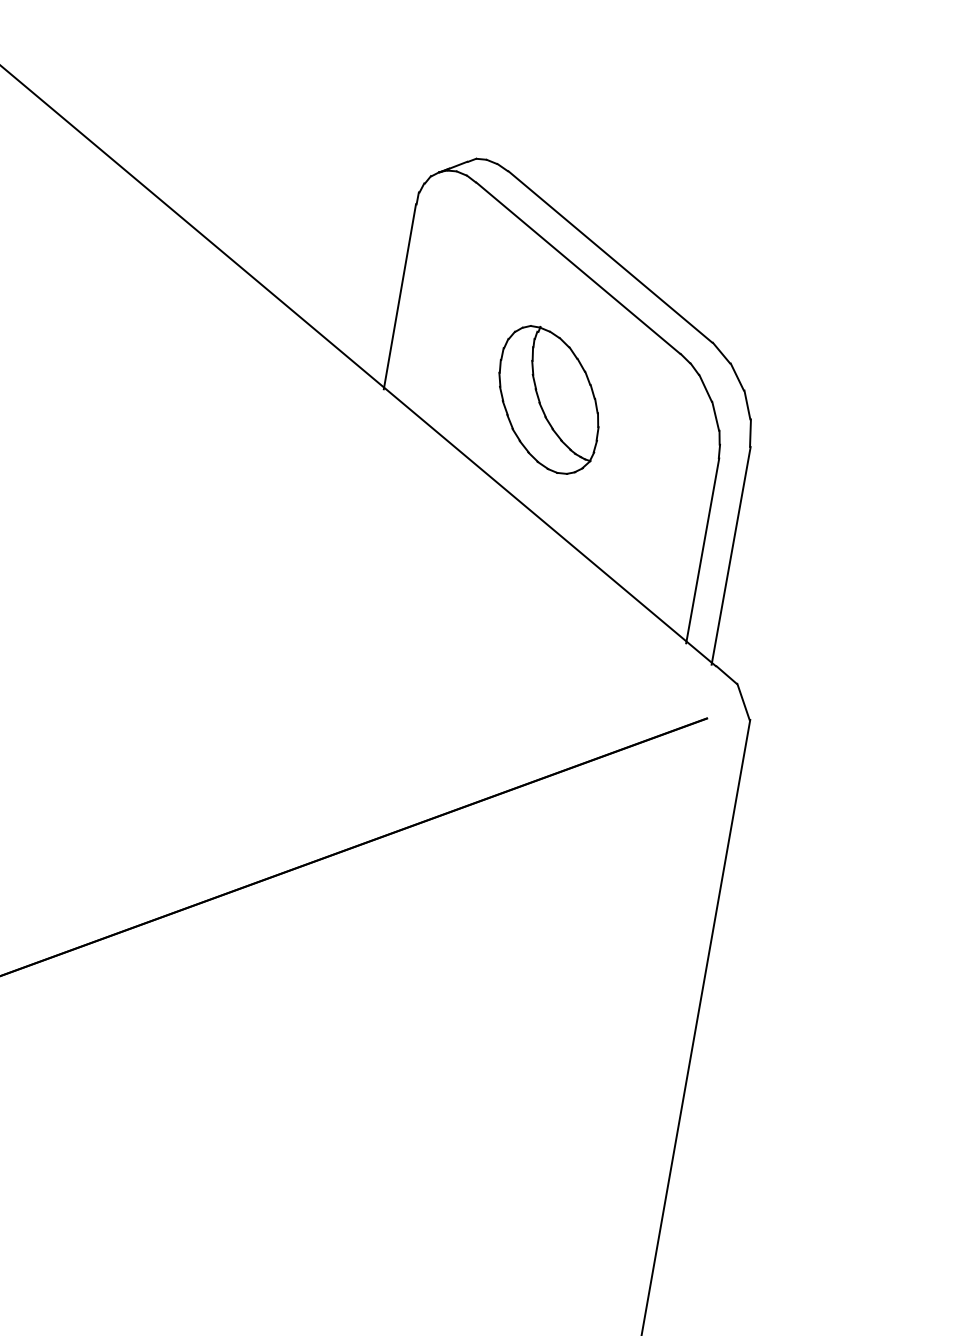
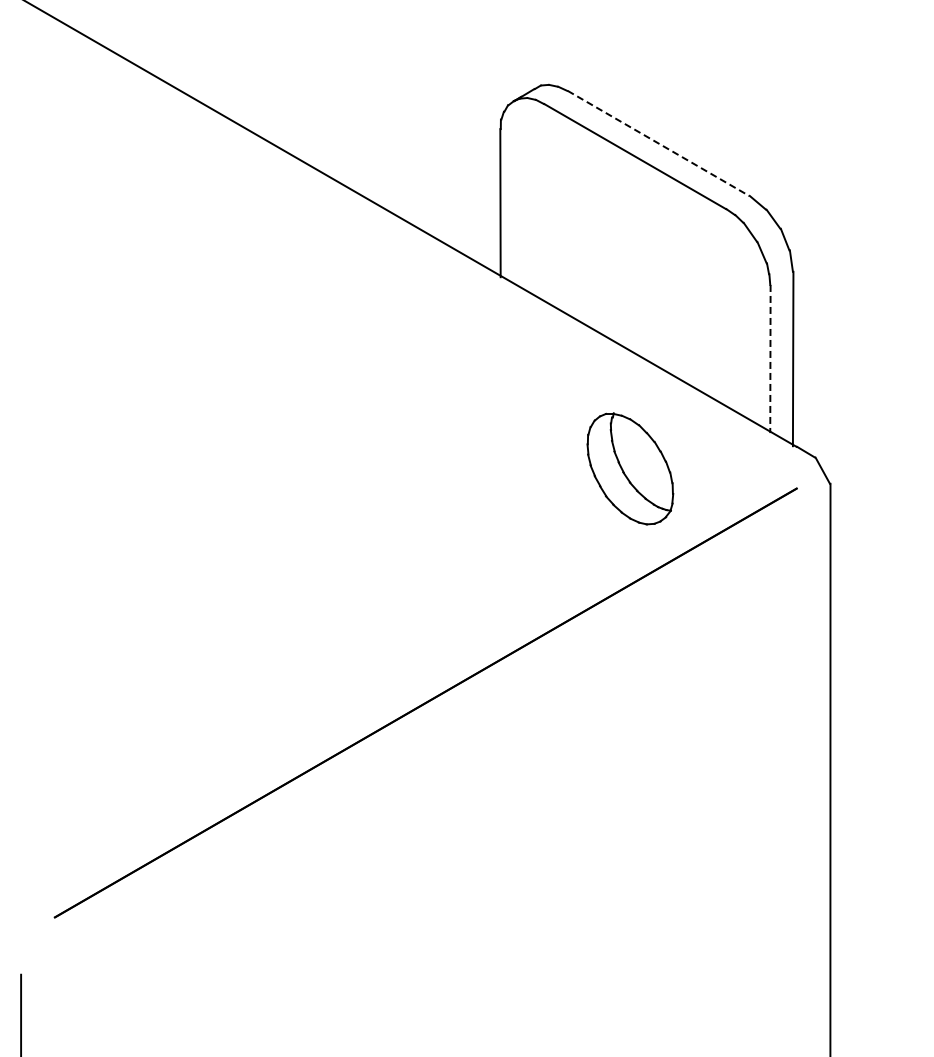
line: (610, 257) -> (658, 143), solid -> dashed
part: (549, 399) -> (630, 468), moved
line: (702, 551) -> (770, 359), solid -> dashed

